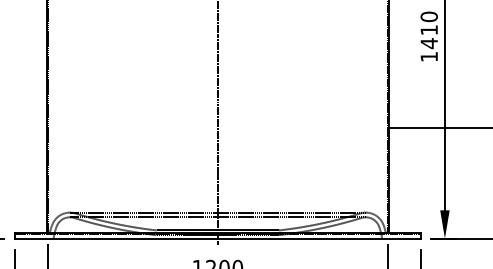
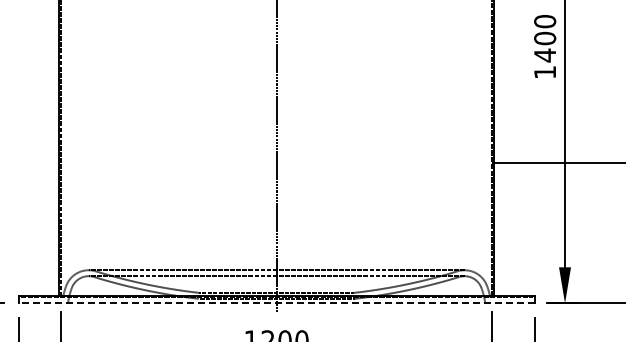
text: (429, 30) -> (545, 38), 1410 -> 1400
line: (217, 238) -> (276, 303), solid -> dashed

